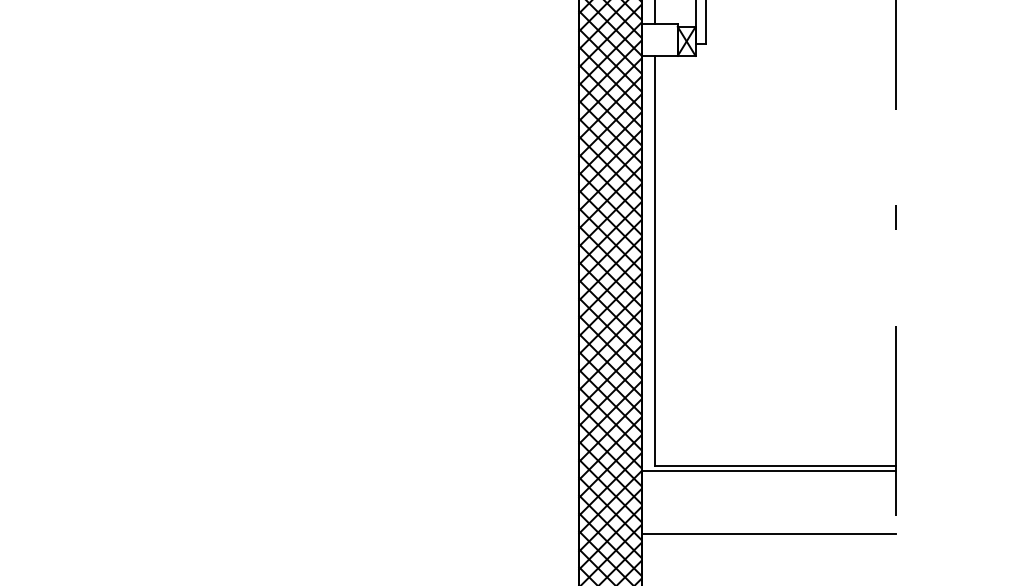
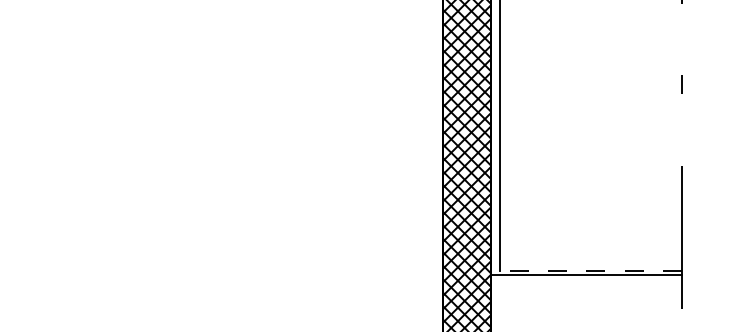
line: (775, 465) -> (591, 270), solid -> dashed
line: (768, 534) -> (585, 322), removed

